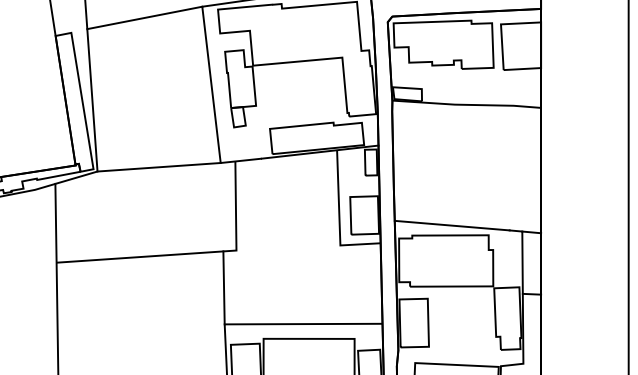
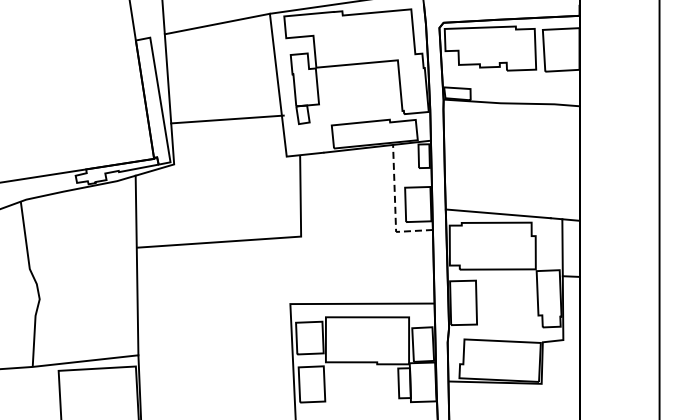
line: (159, 167) -> (227, 119), moved
line: (339, 218) -> (395, 207), solid -> dashed
line: (223, 287) -> (289, 270), removed

